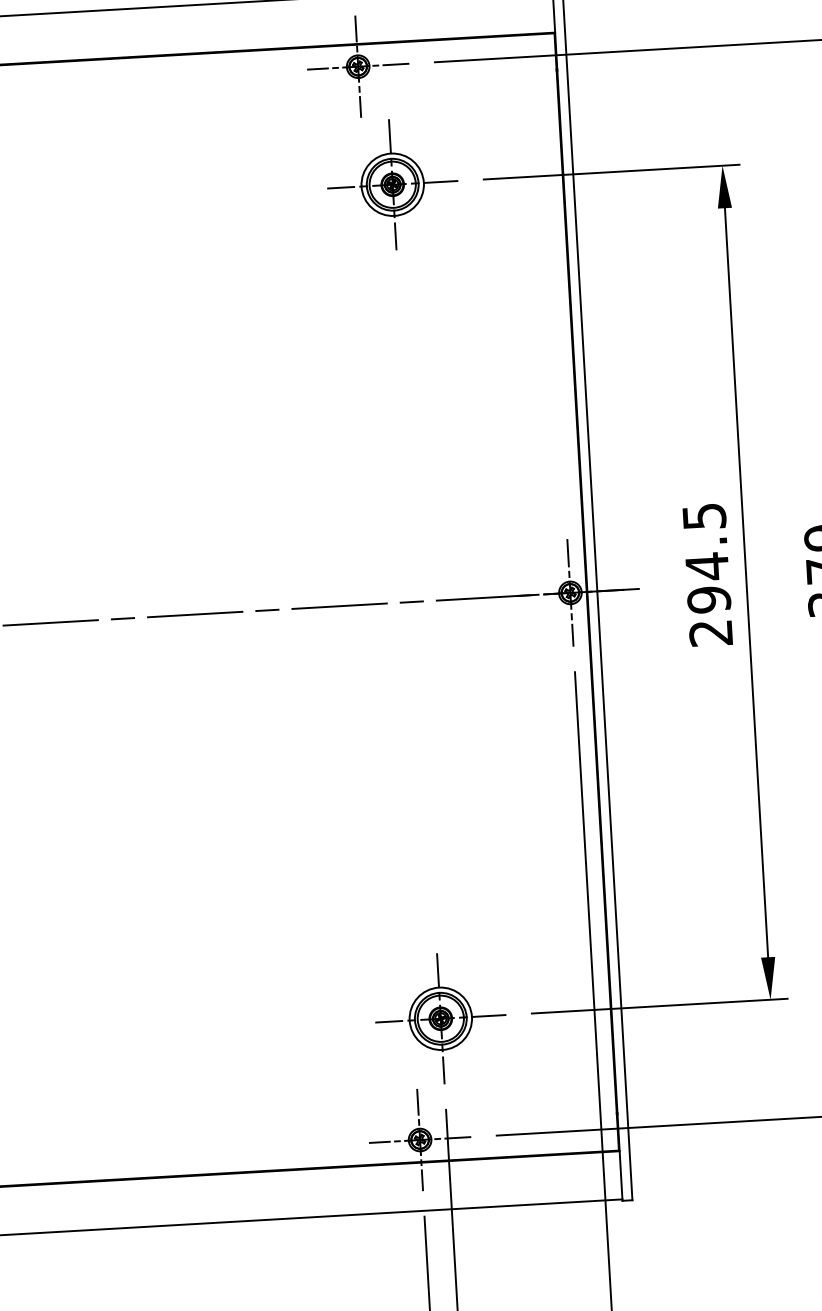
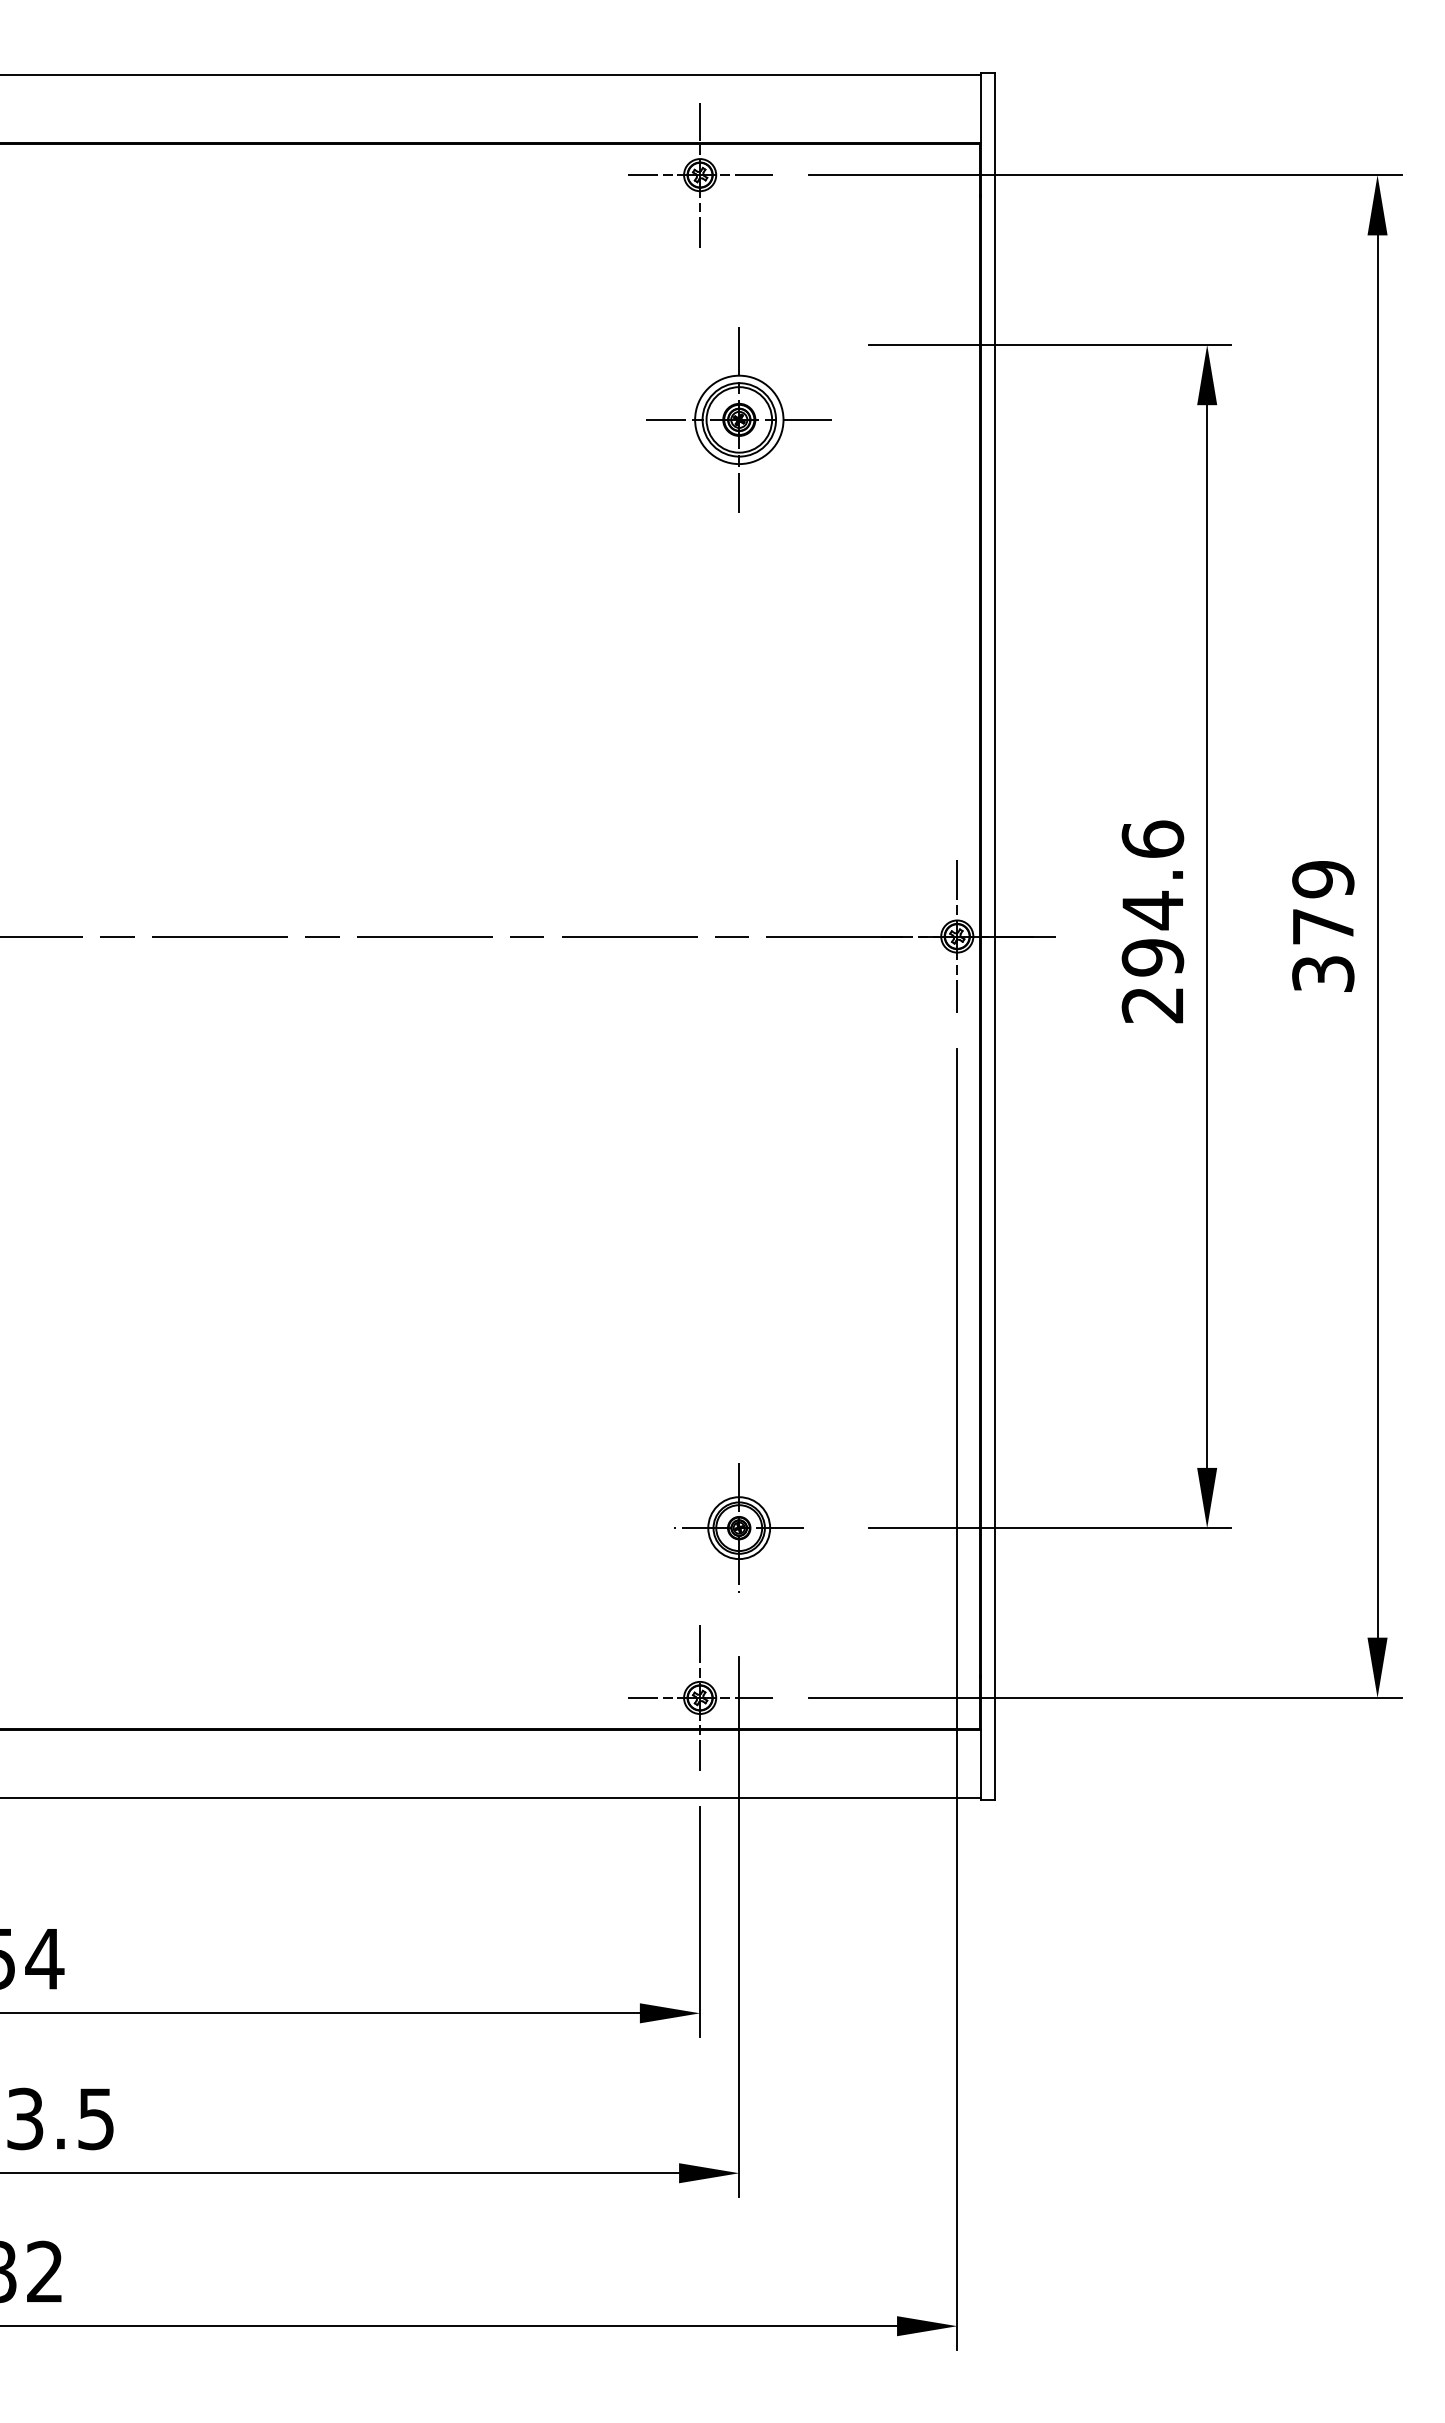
part: (392, 184) -> (738, 419), moved
text: (704, 515) -> (1152, 838), 294.5 -> 294.6
part: (440, 1018) -> (738, 1527), size x0.7

